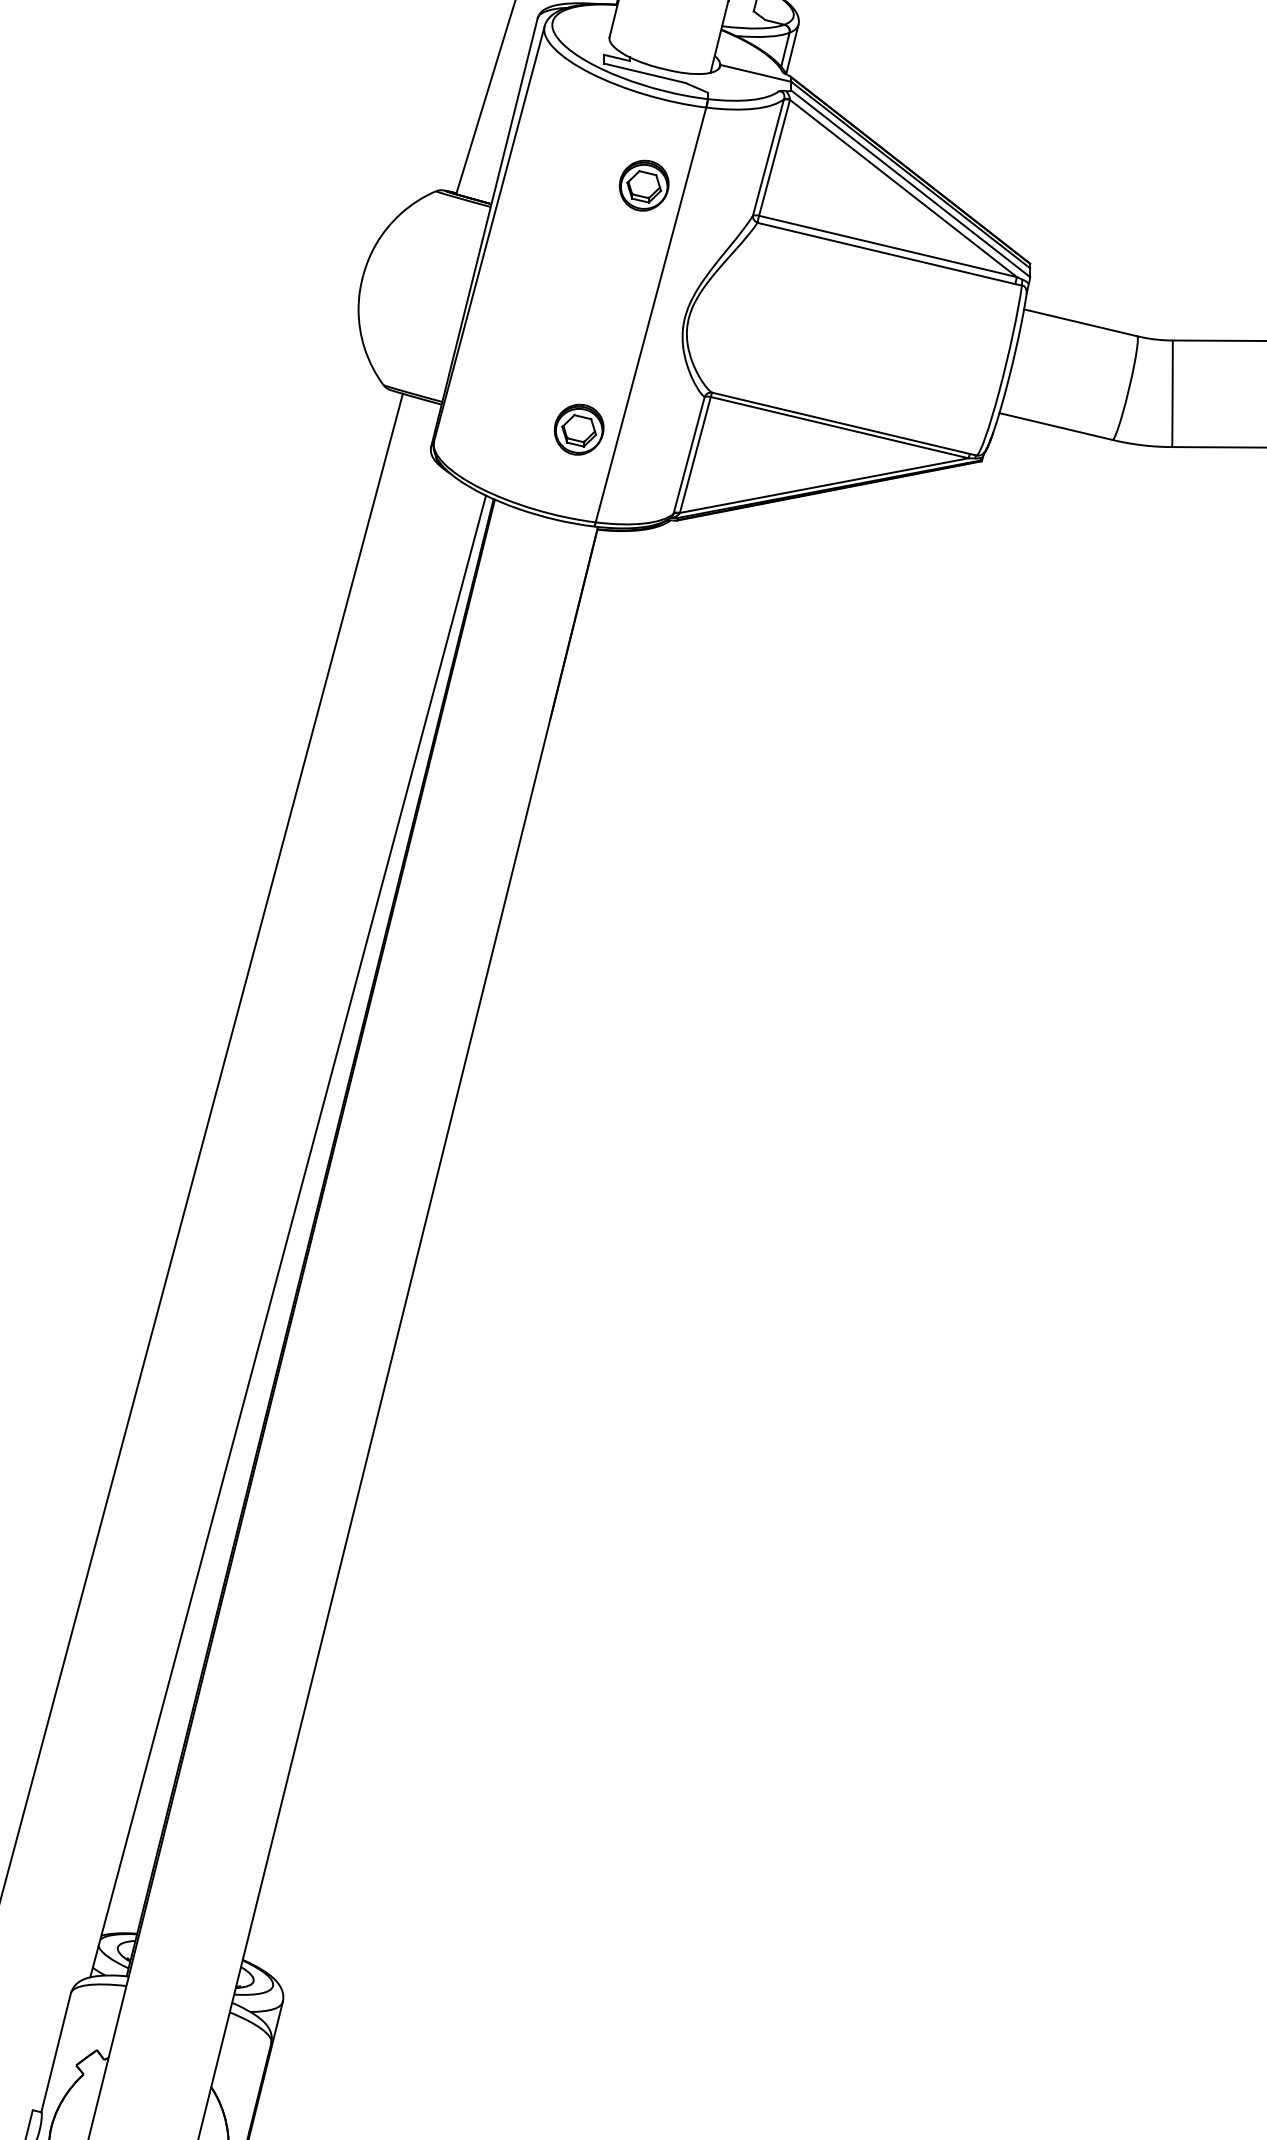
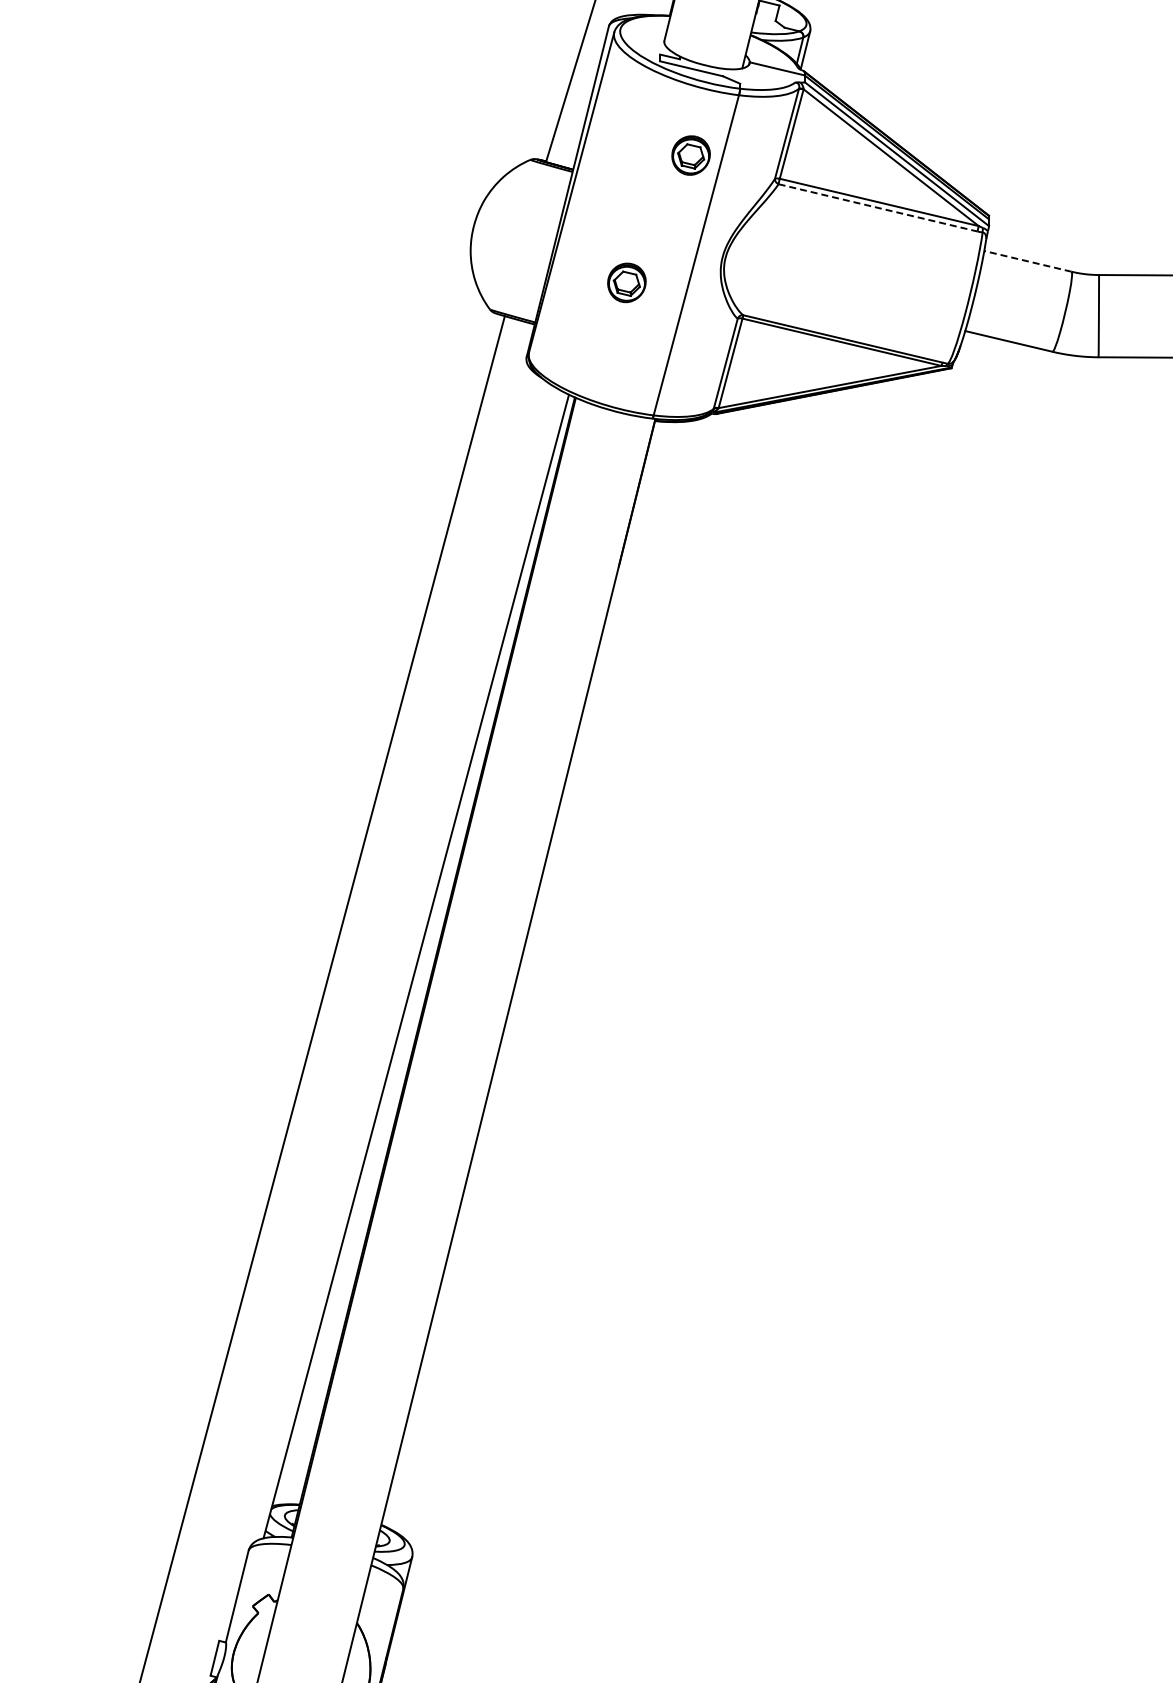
line: (887, 254) -> (878, 208), solid -> dashed
line: (1080, 322) -> (1027, 261), solid -> dashed
part: (578, 429) -> (626, 282), moved

